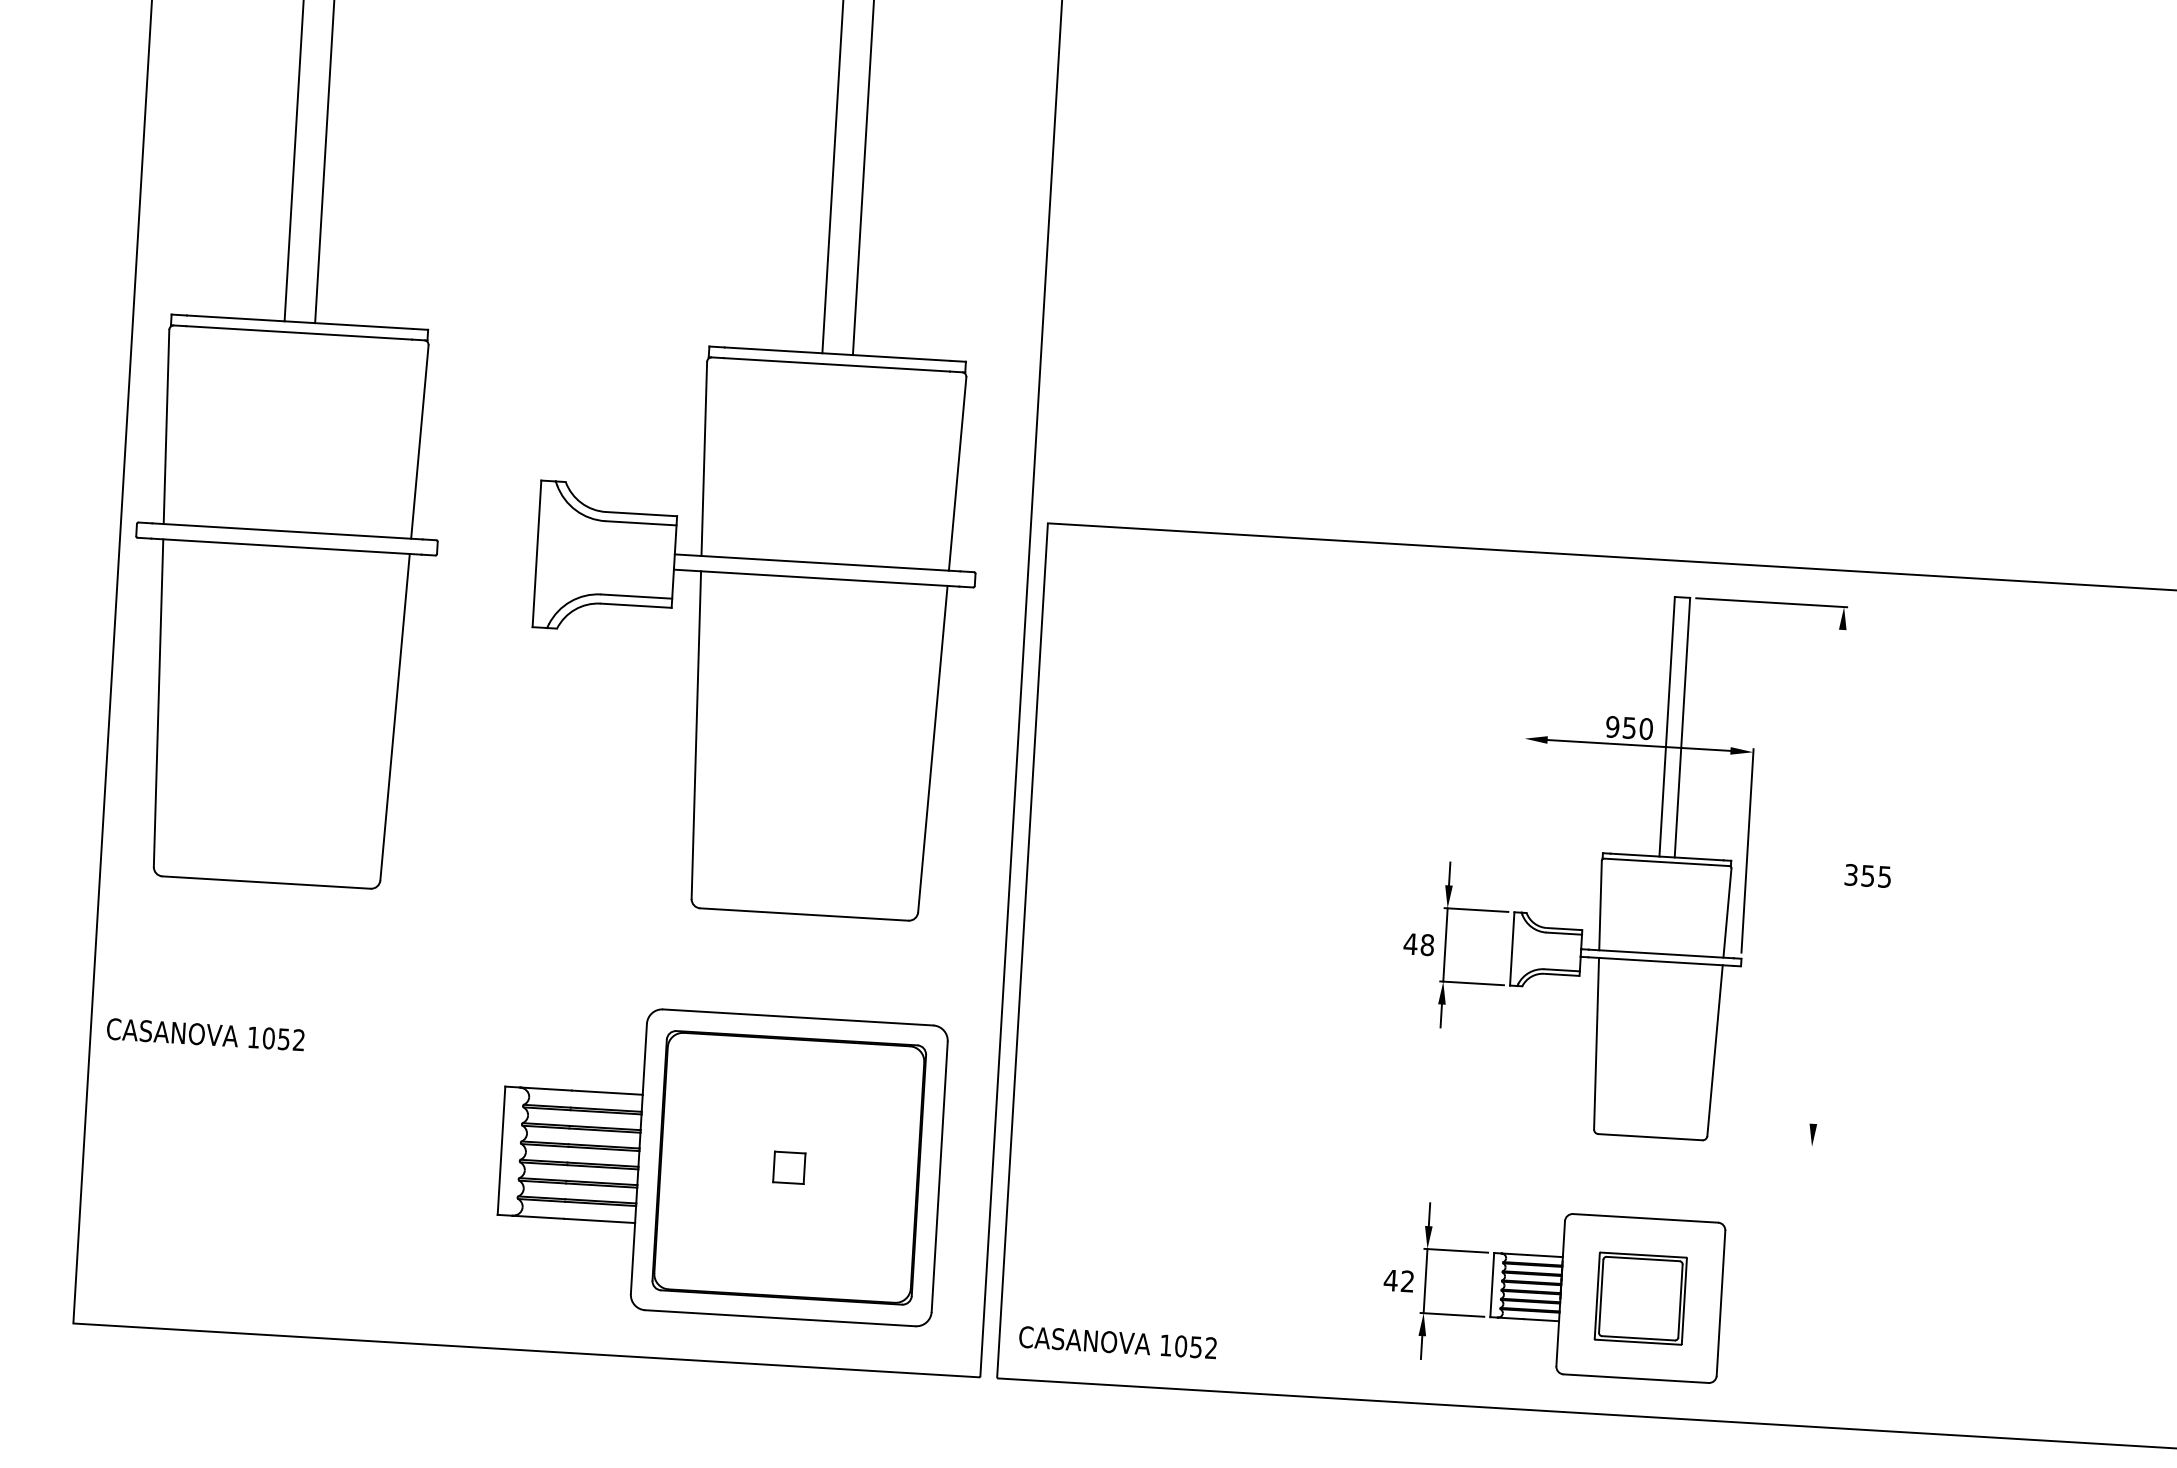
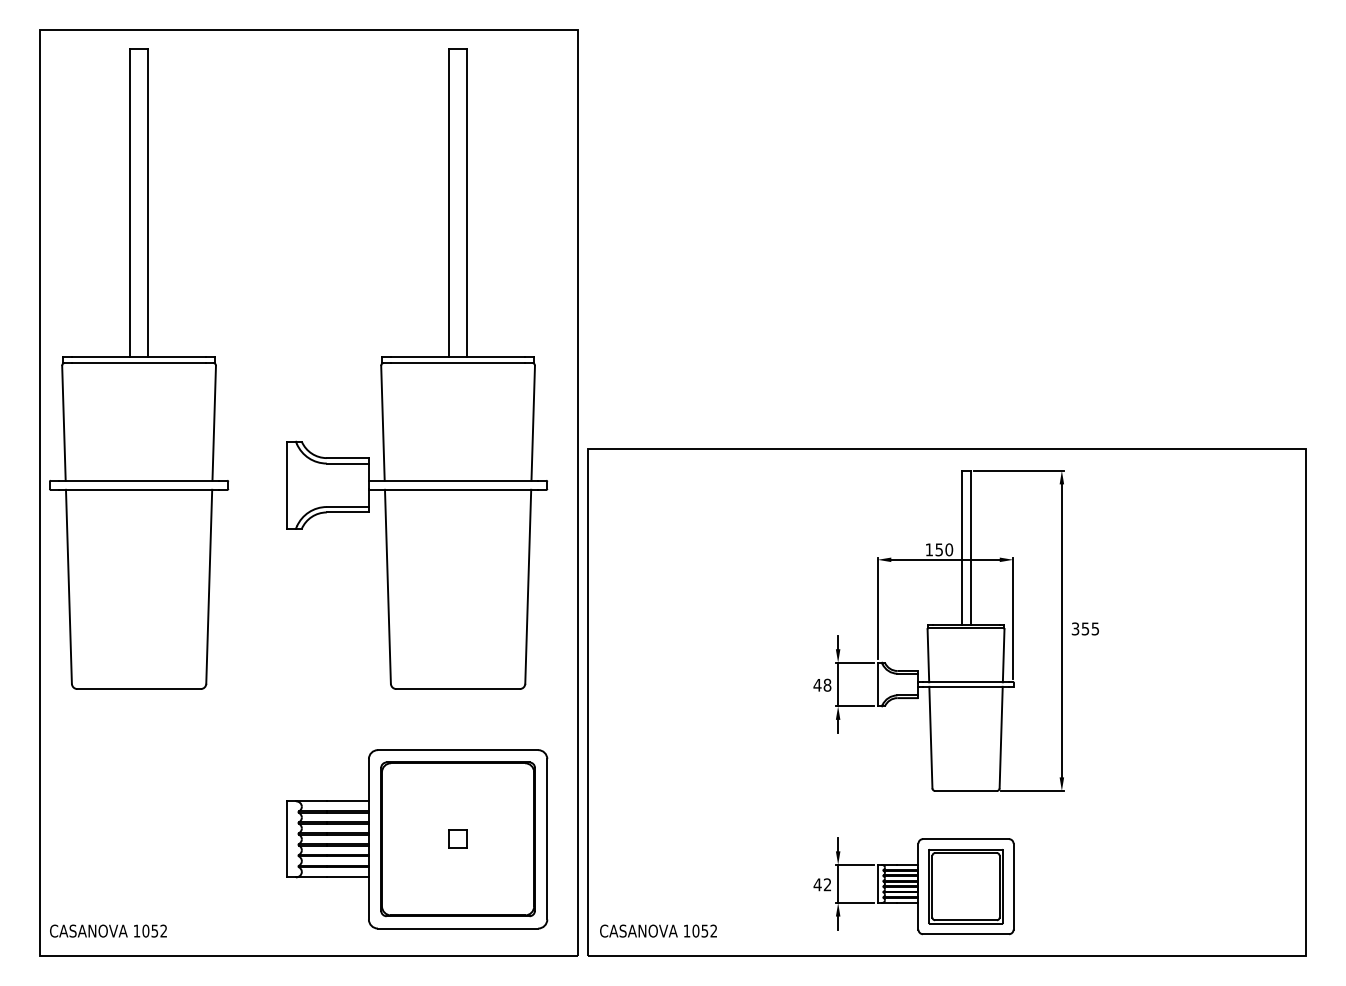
text: (1613, 726) -> (929, 549), 950 -> 150
line: (1519, 820) -> (877, 608), added
line: (1827, 876) -> (1061, 630), added
text: (205, 1033) -> (108, 930), moved
line: (1760, 1142) -> (1031, 790), added
part: (1639, 1298) -> (965, 886), size x1.43

